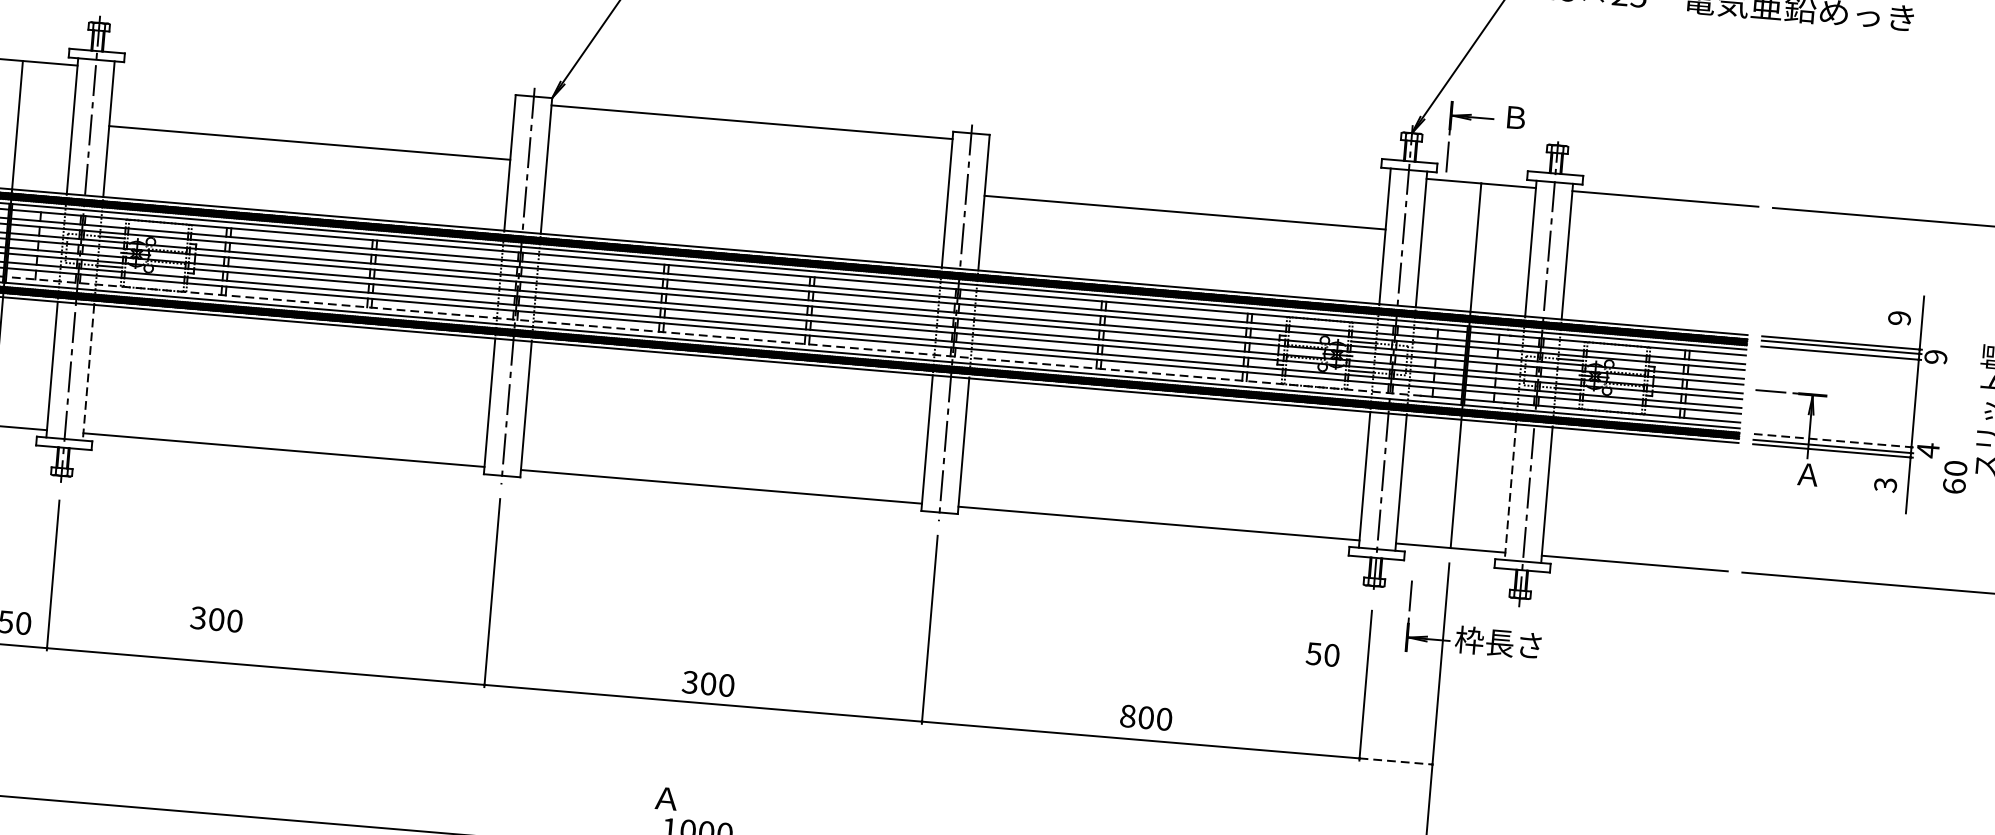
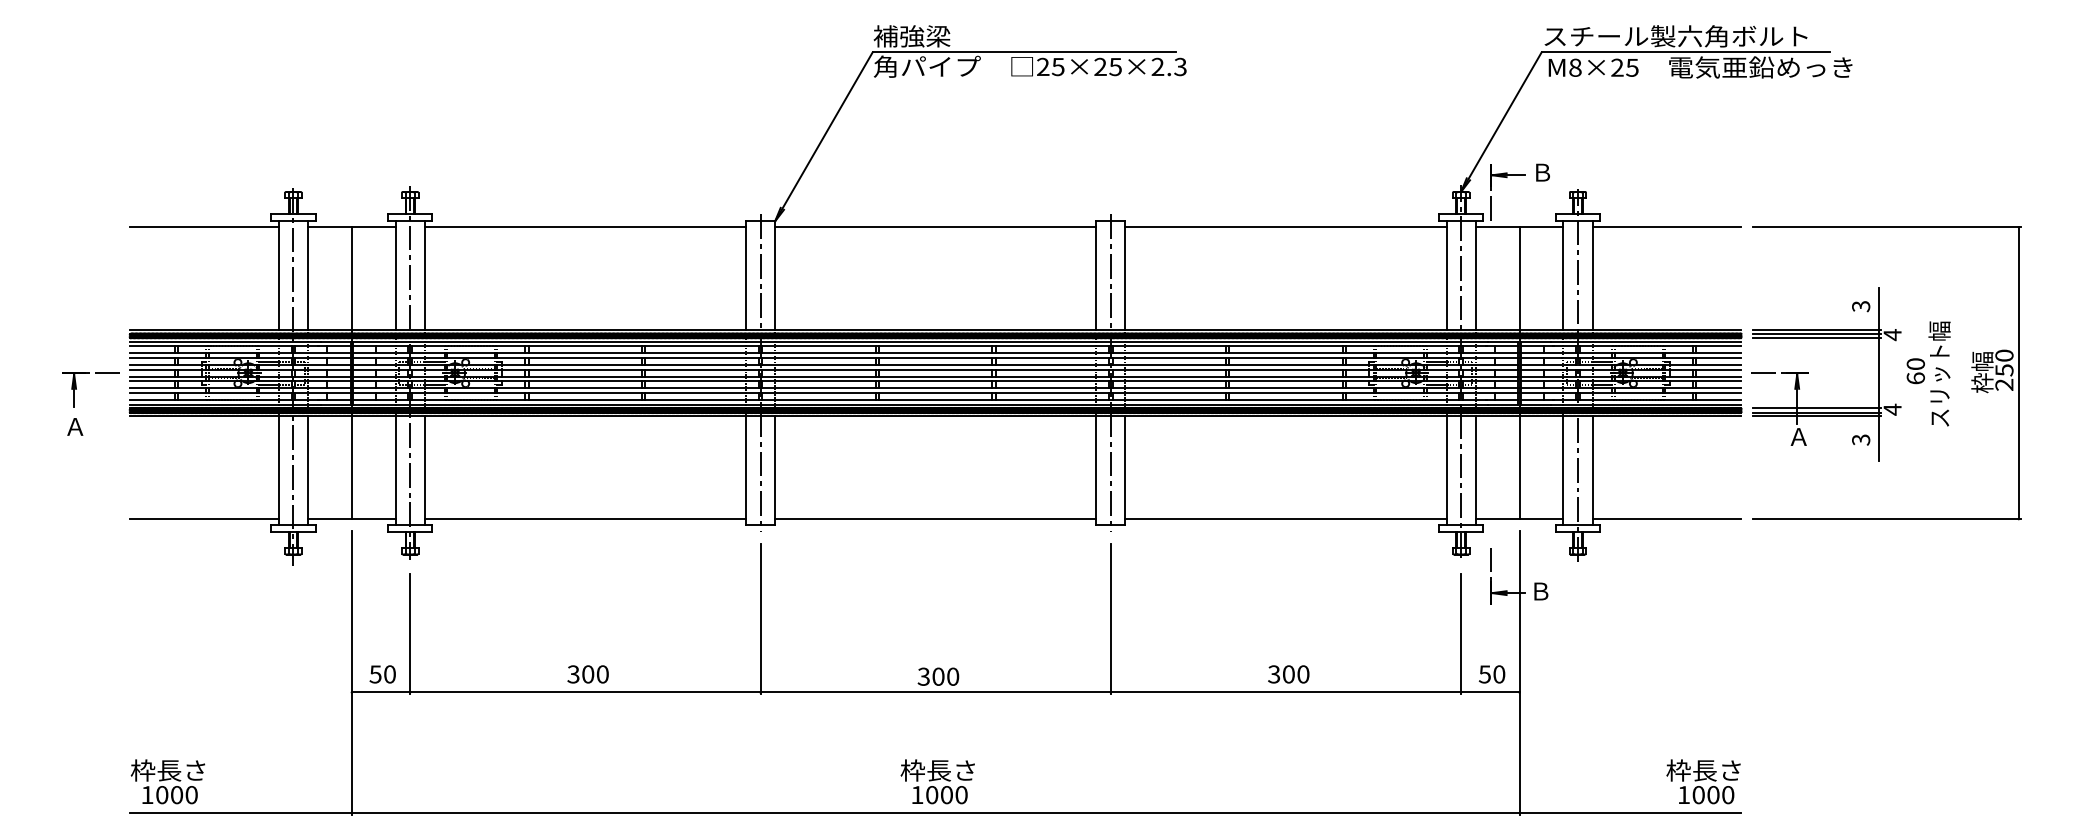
line: (308, 143) -> (584, 227), moved
line: (1184, 212) -> (1285, 227), moved
text: (1900, 318) -> (1861, 306), 9 -> 3
line: (713, 336) -> (919, 400), dashed -> solid
text: (1935, 357) -> (1892, 335), 9 -> 4
line: (88, 373) -> (424, 471), dashed -> solid
line: (1834, 441) -> (1817, 408), dashed -> solid
text: (1954, 477) -> (1915, 371), moved
line: (1510, 493) -> (1563, 471), dashed -> solid
text: (215, 619) -> (587, 674), moved
text: (1497, 643) -> (1563, 591), 枠長さ -> Ｂ
text: (1322, 654) -> (1491, 674), moved
text: (1128, 716) -> (1274, 674), 800 -> 300
line: (1396, 761) -> (1490, 692), dashed -> solid
text: (697, 800) -> (937, 770), Ａ -> 枠長さ

